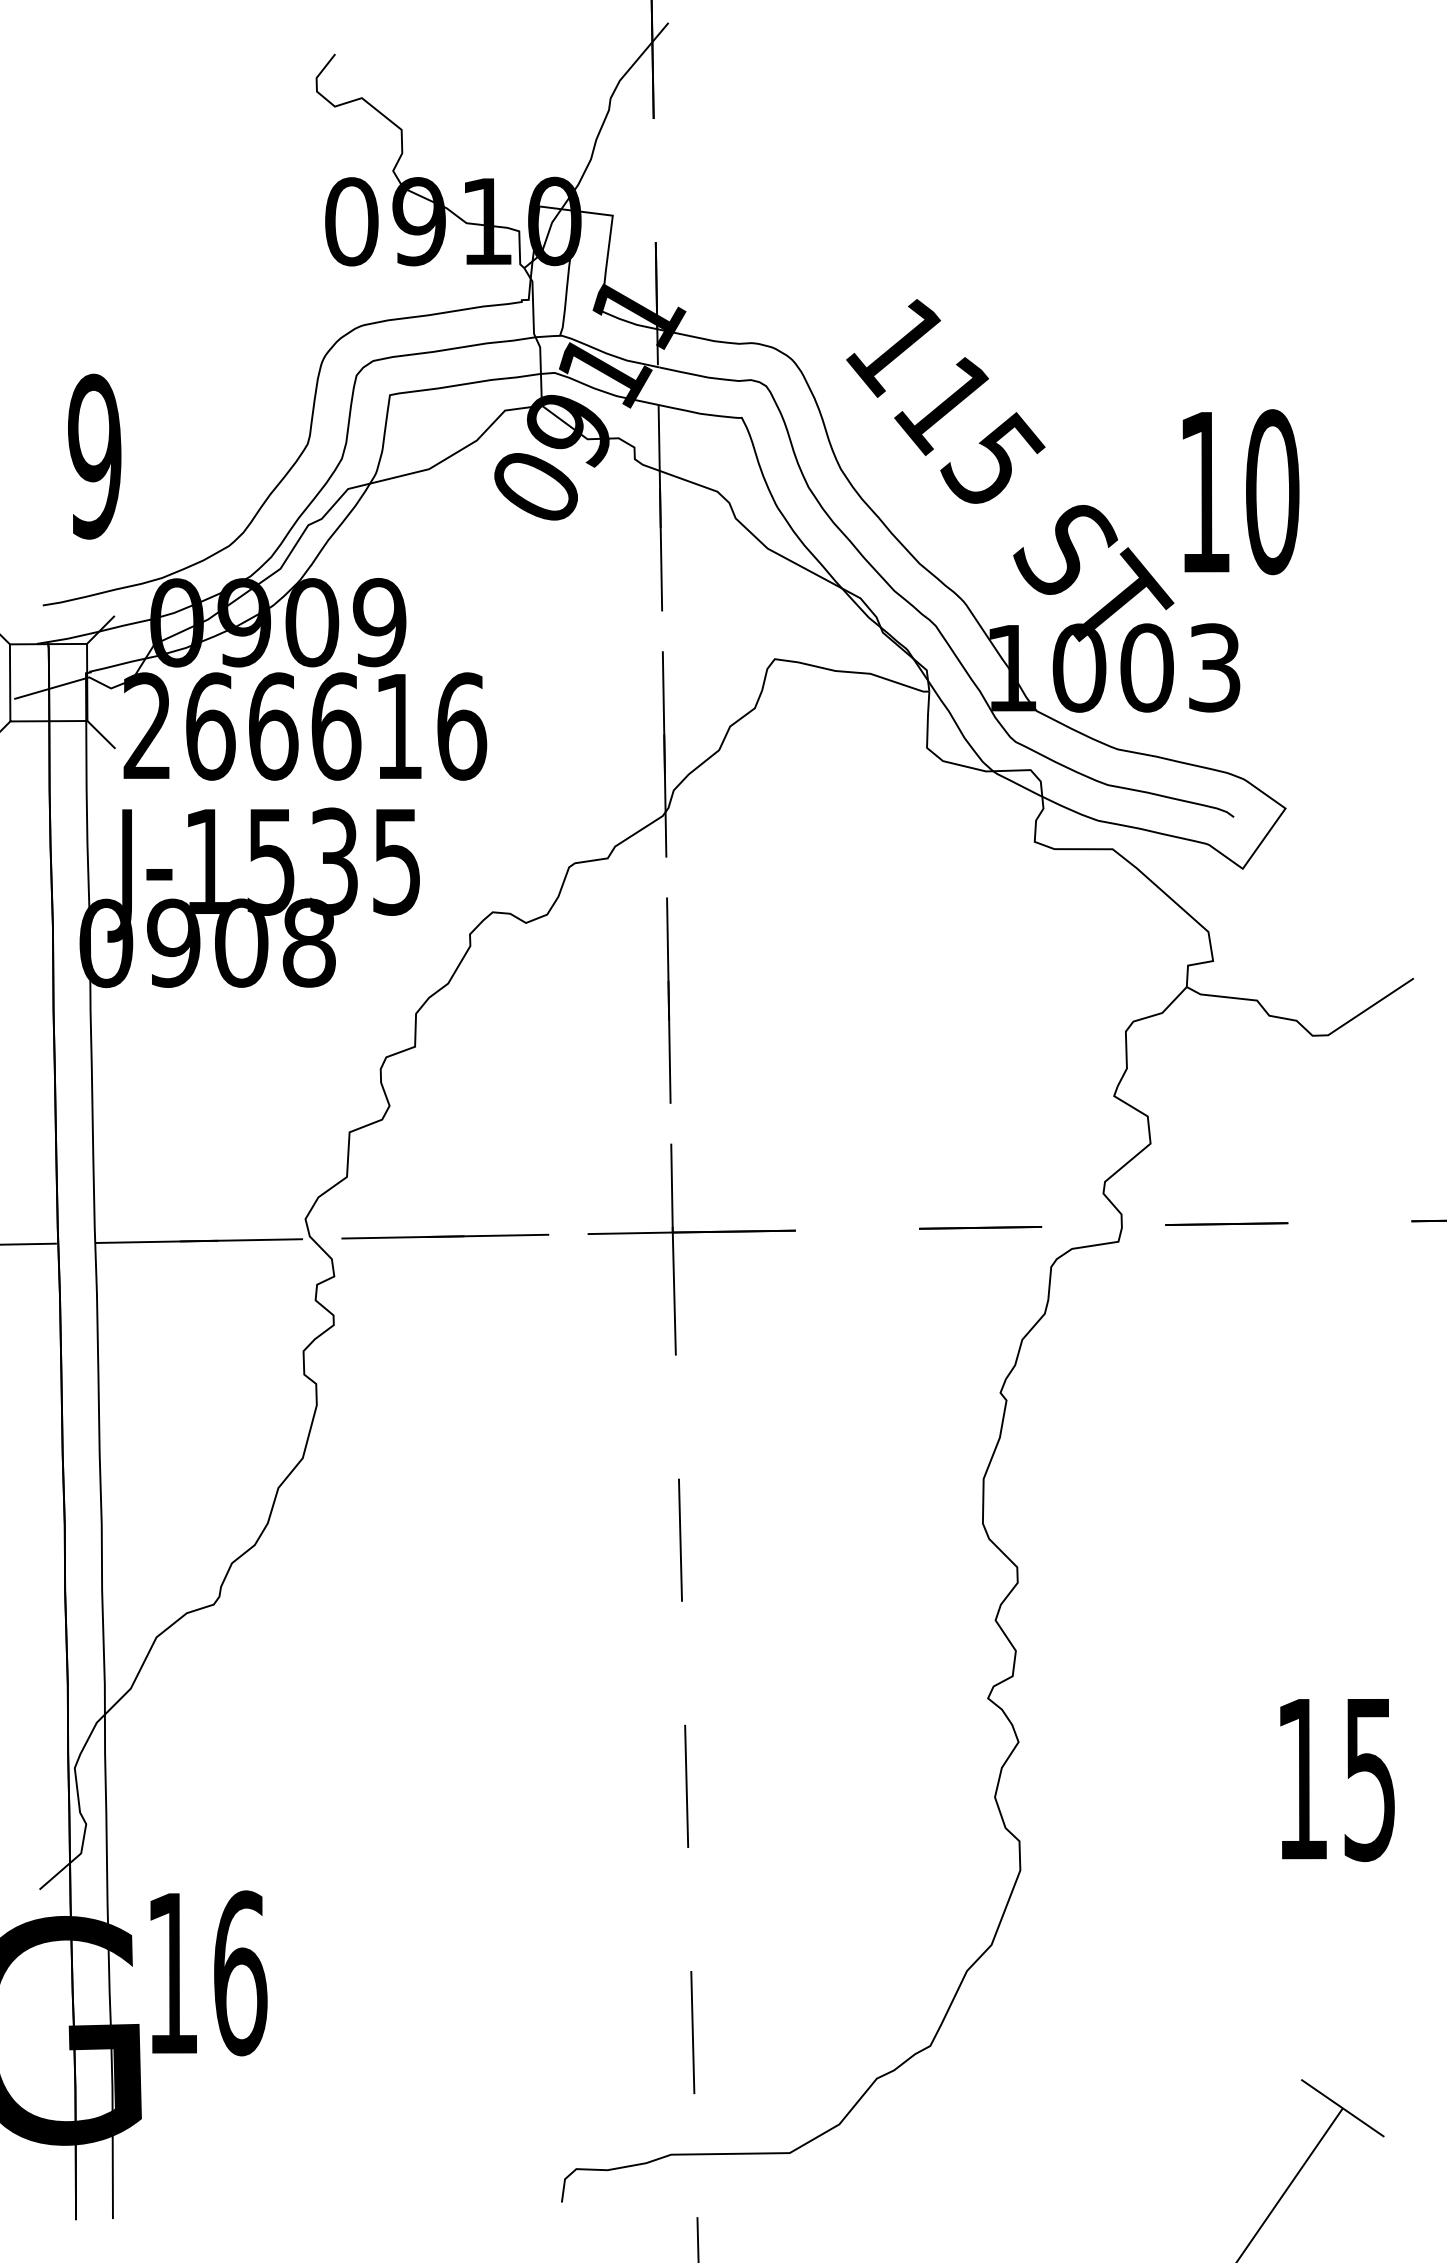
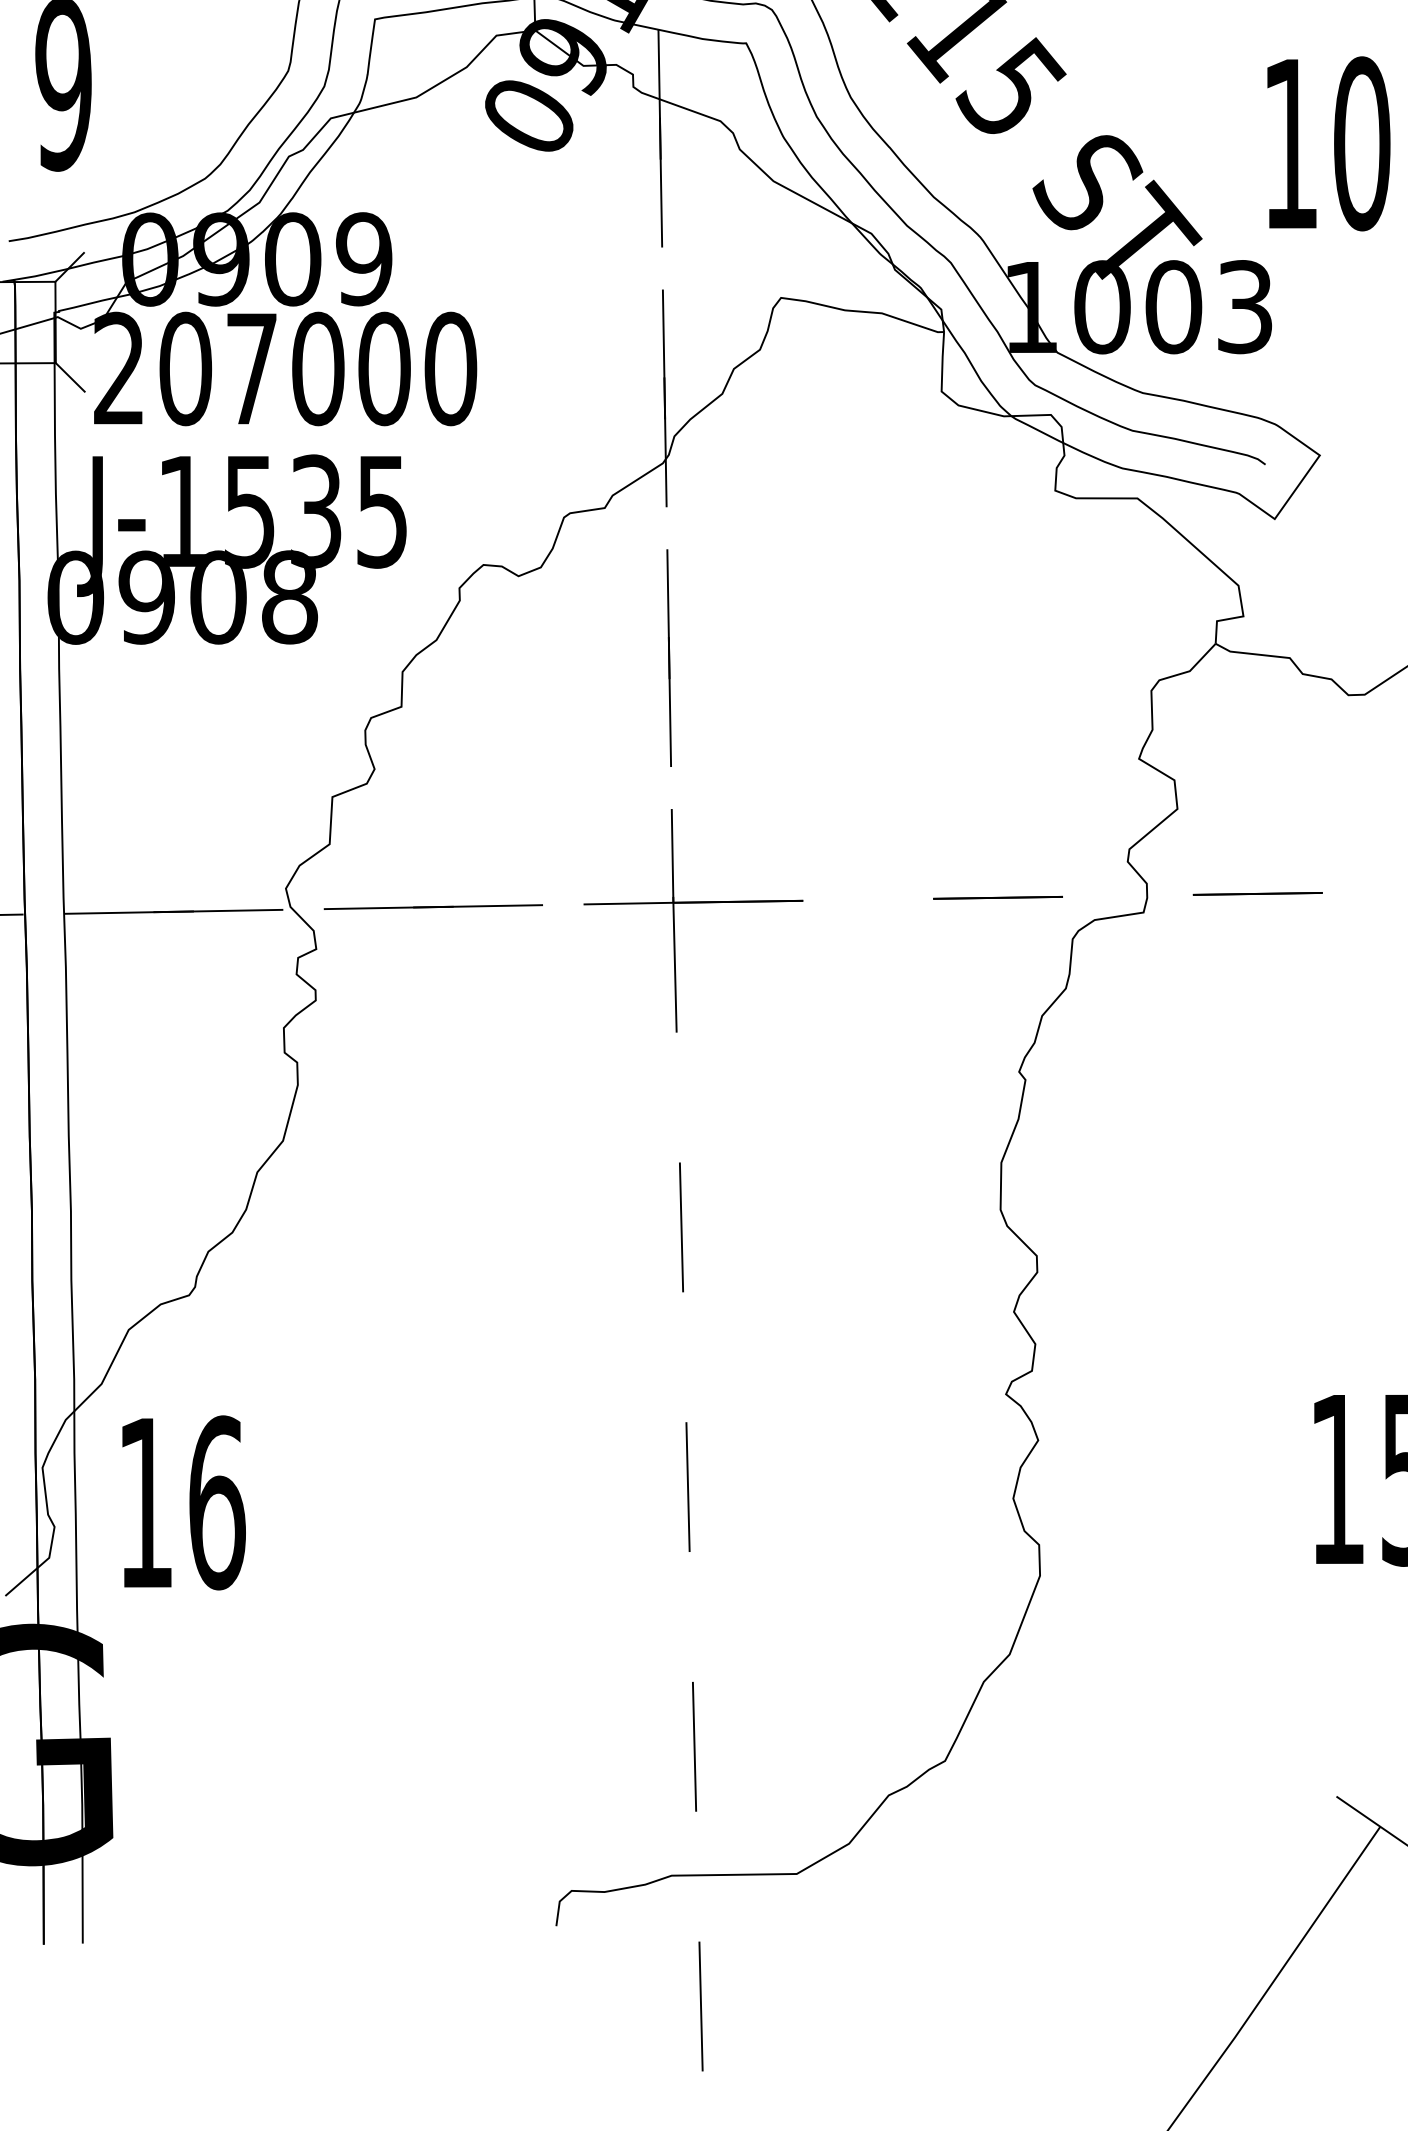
text: (1240, 492) -> (1328, 144), moved
text: (336, 726) -> (318, 368), 266616 -> 207000
text: (208, 1973) -> (183, 1503), moved

